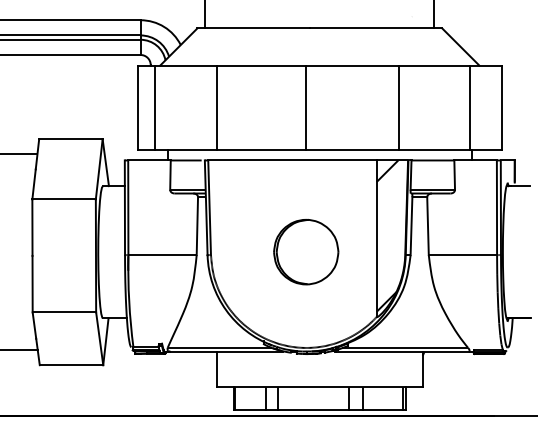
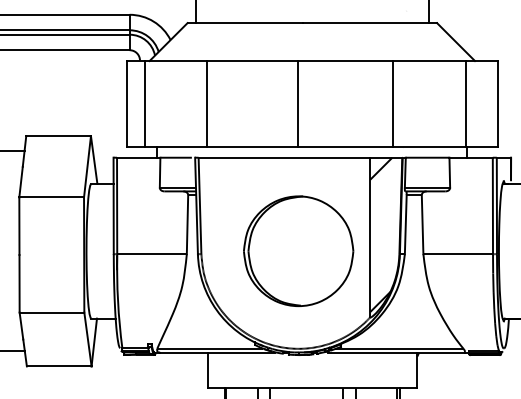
part: (305, 251) -> (297, 250), size x1.67

